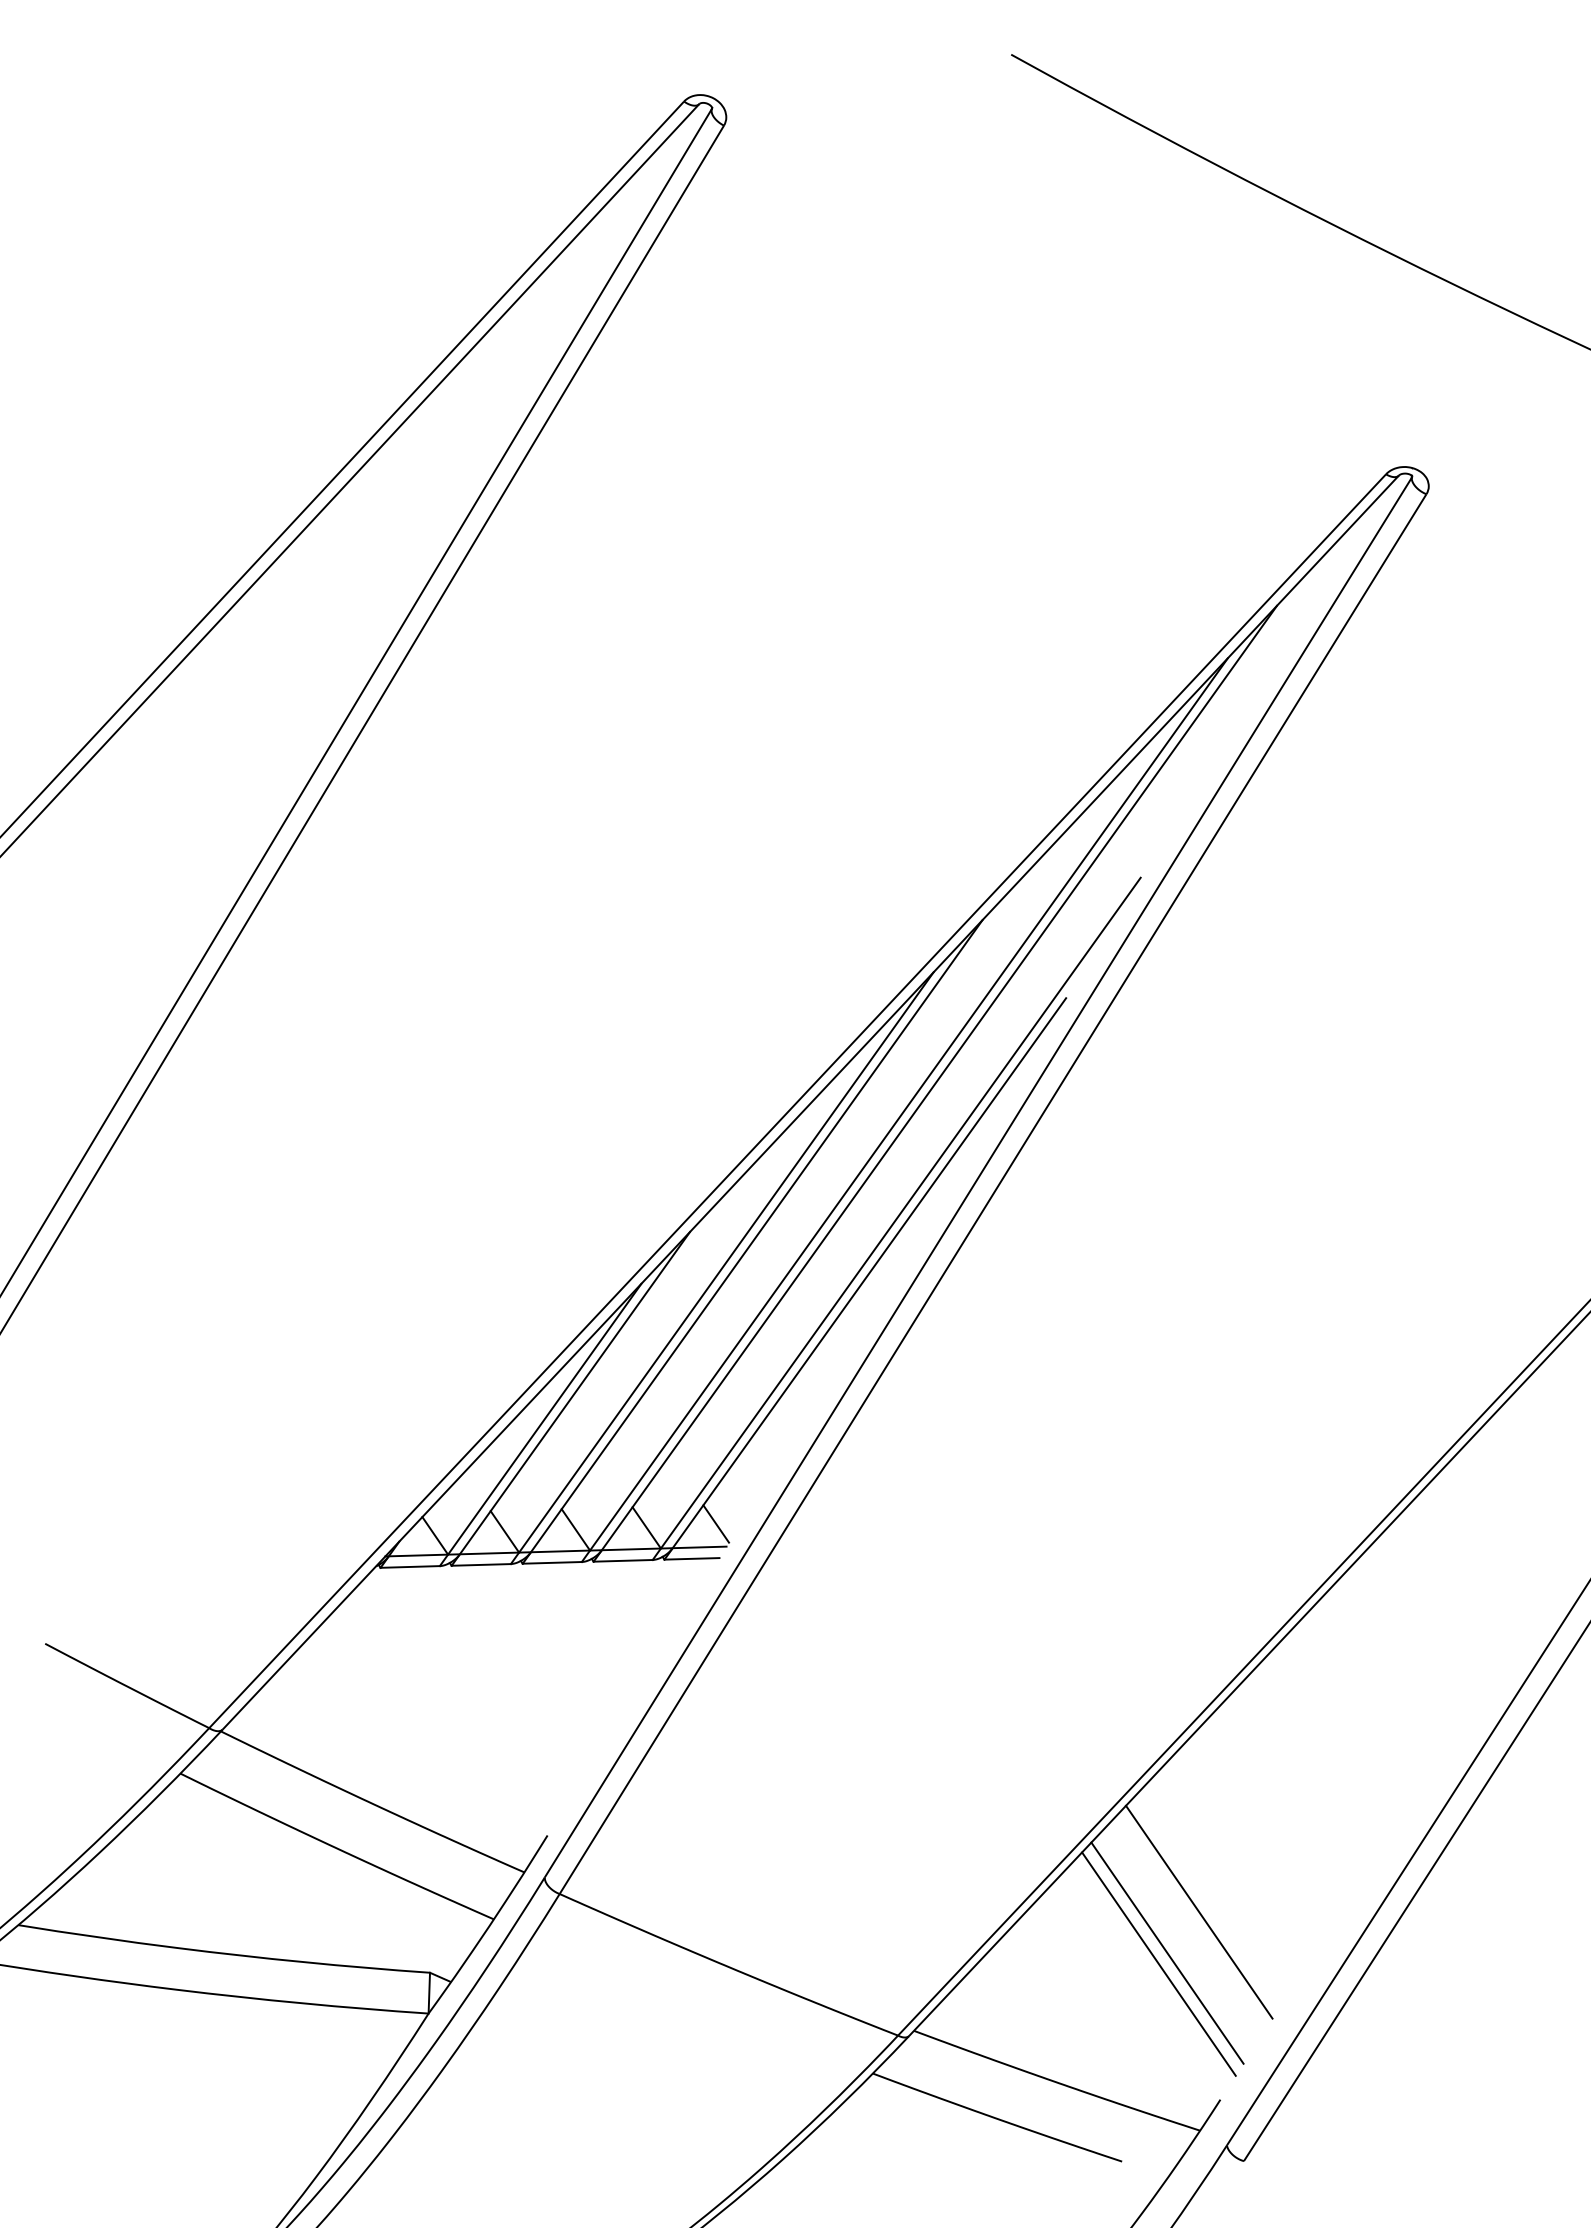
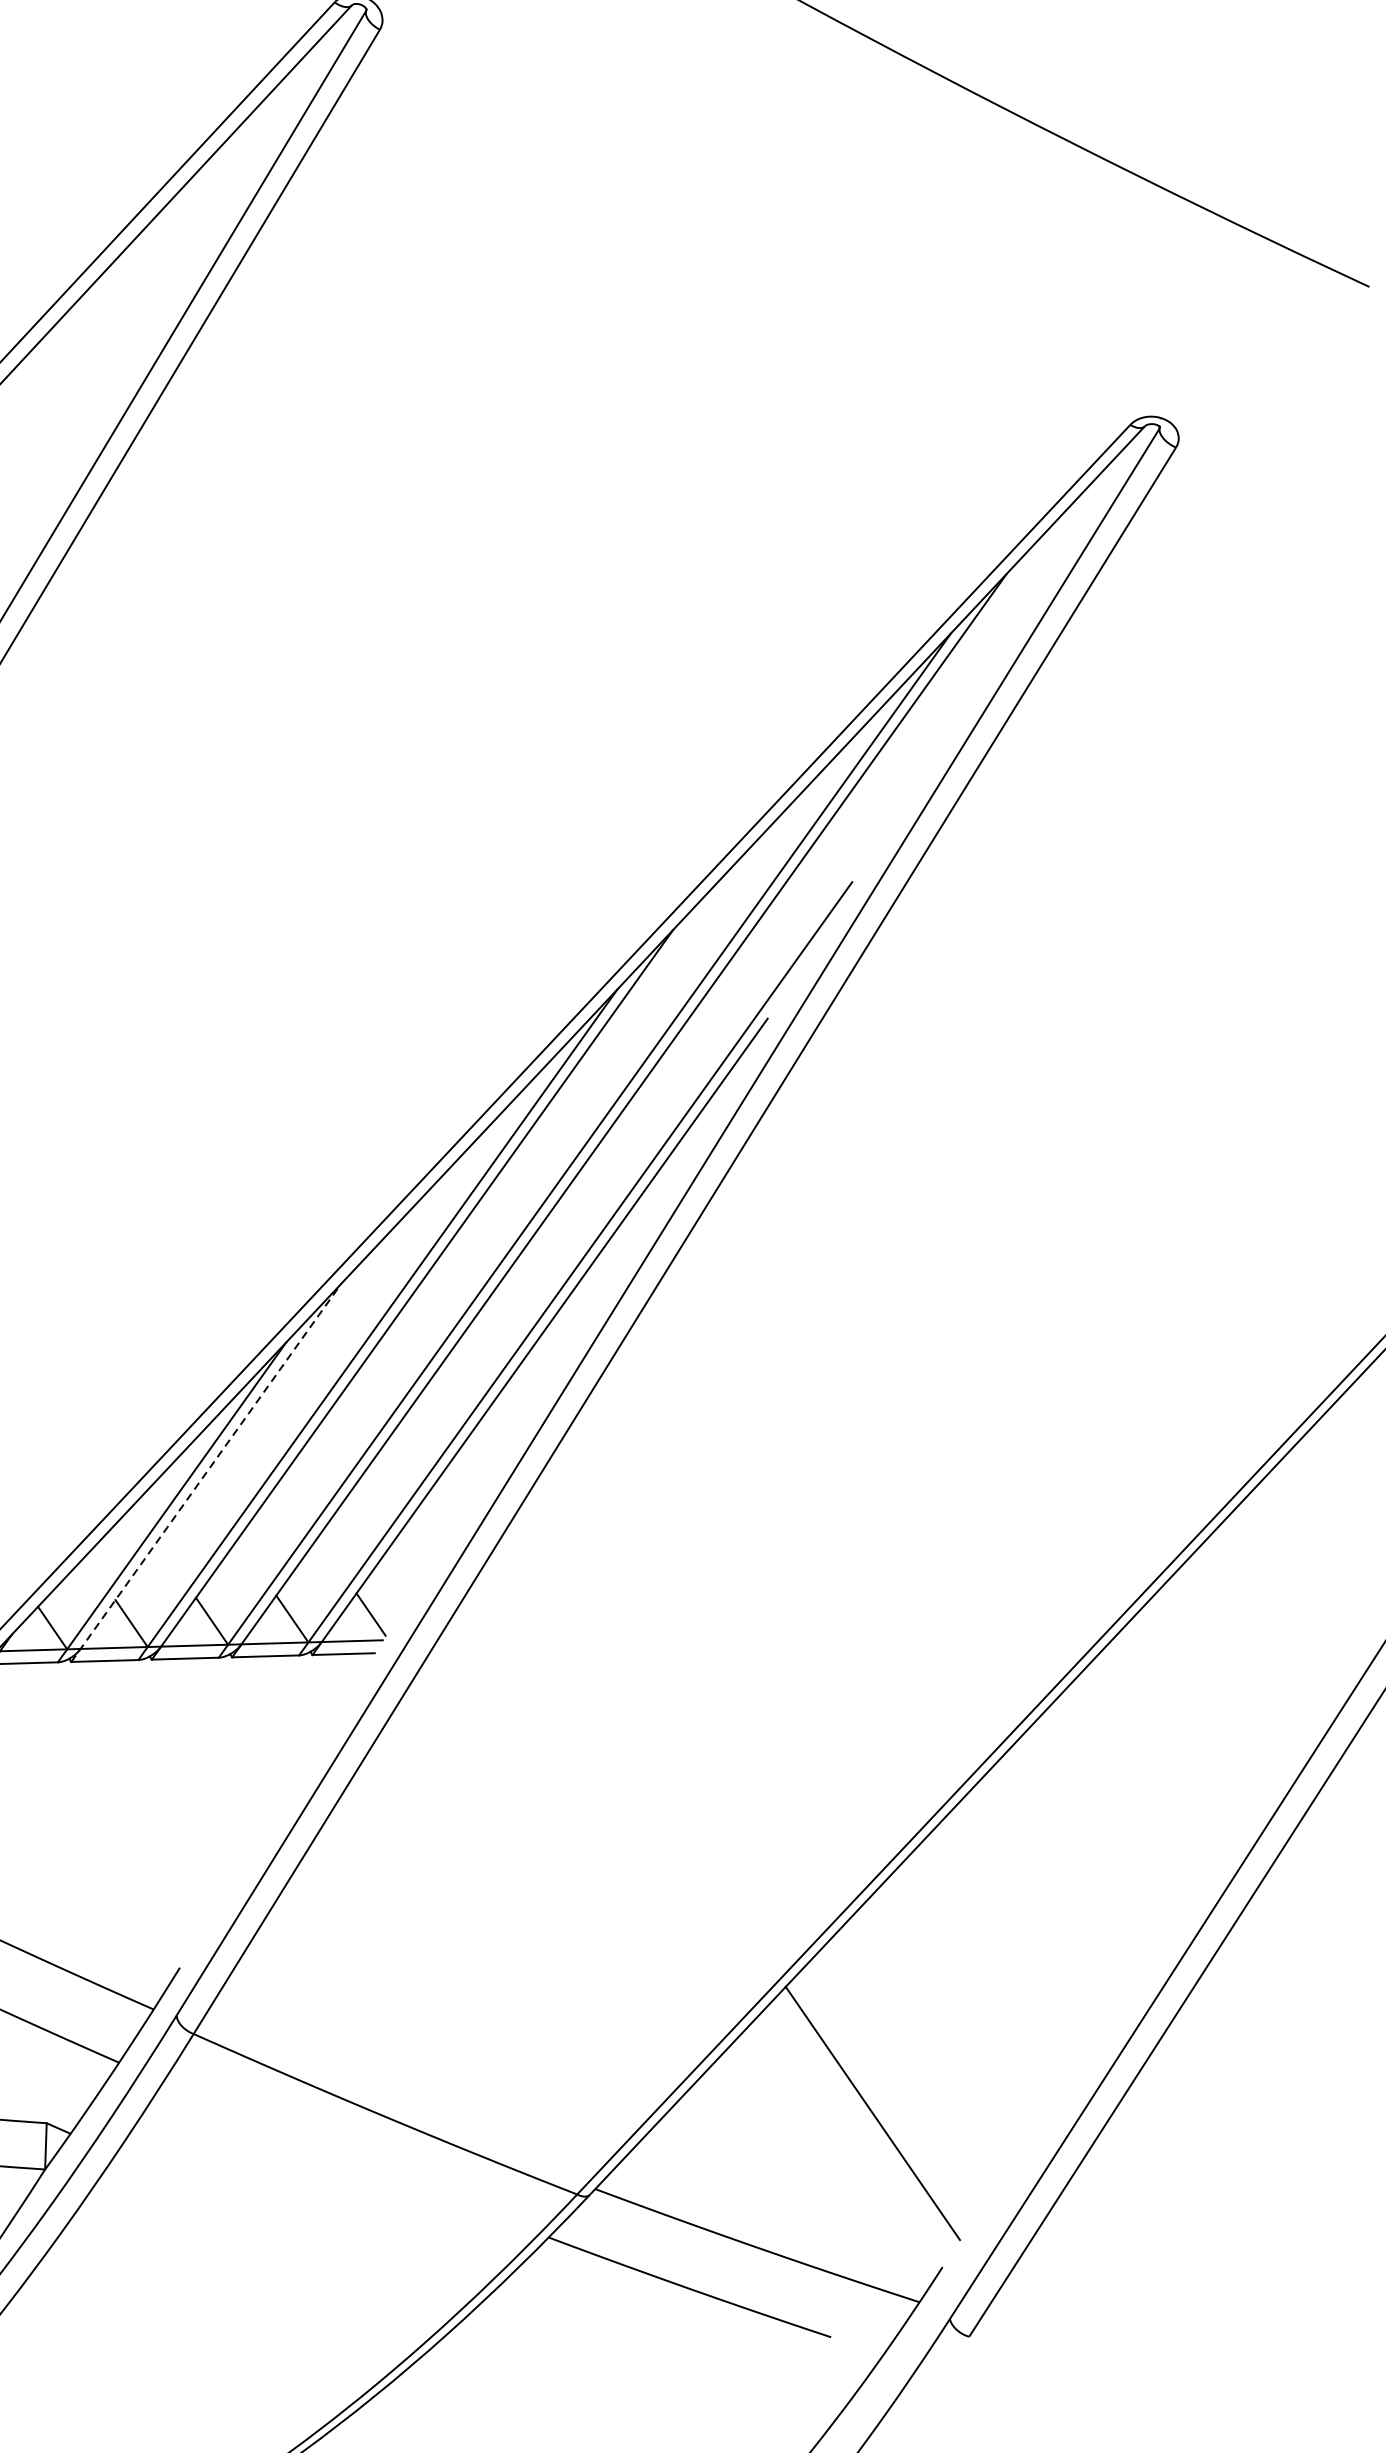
line: (570, 1398) -> (205, 1472), solid -> dashed
line: (1198, 1911) -> (917, 2053), removed
line: (1167, 1952) -> (882, 2100), removed

